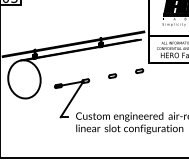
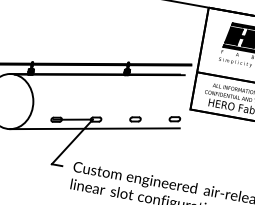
line: (85, 87) -> (94, 128), added

